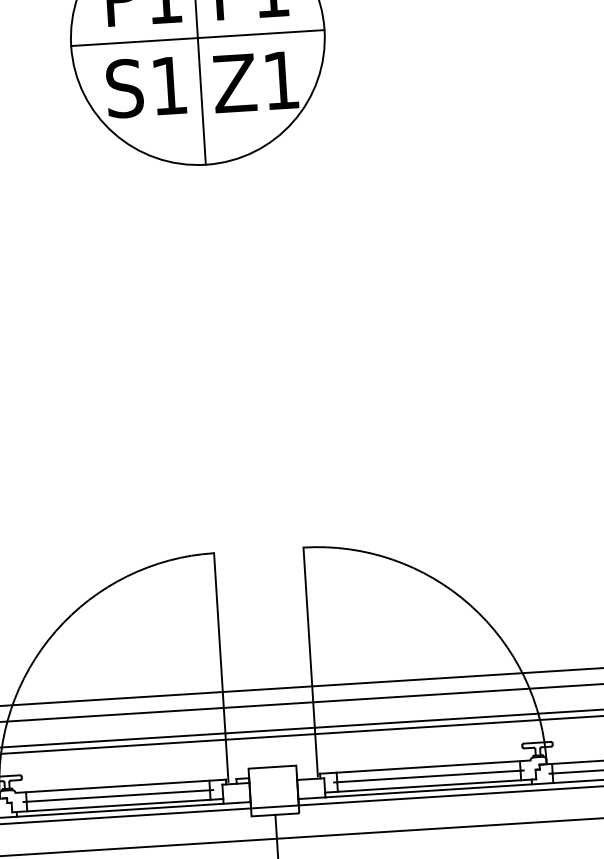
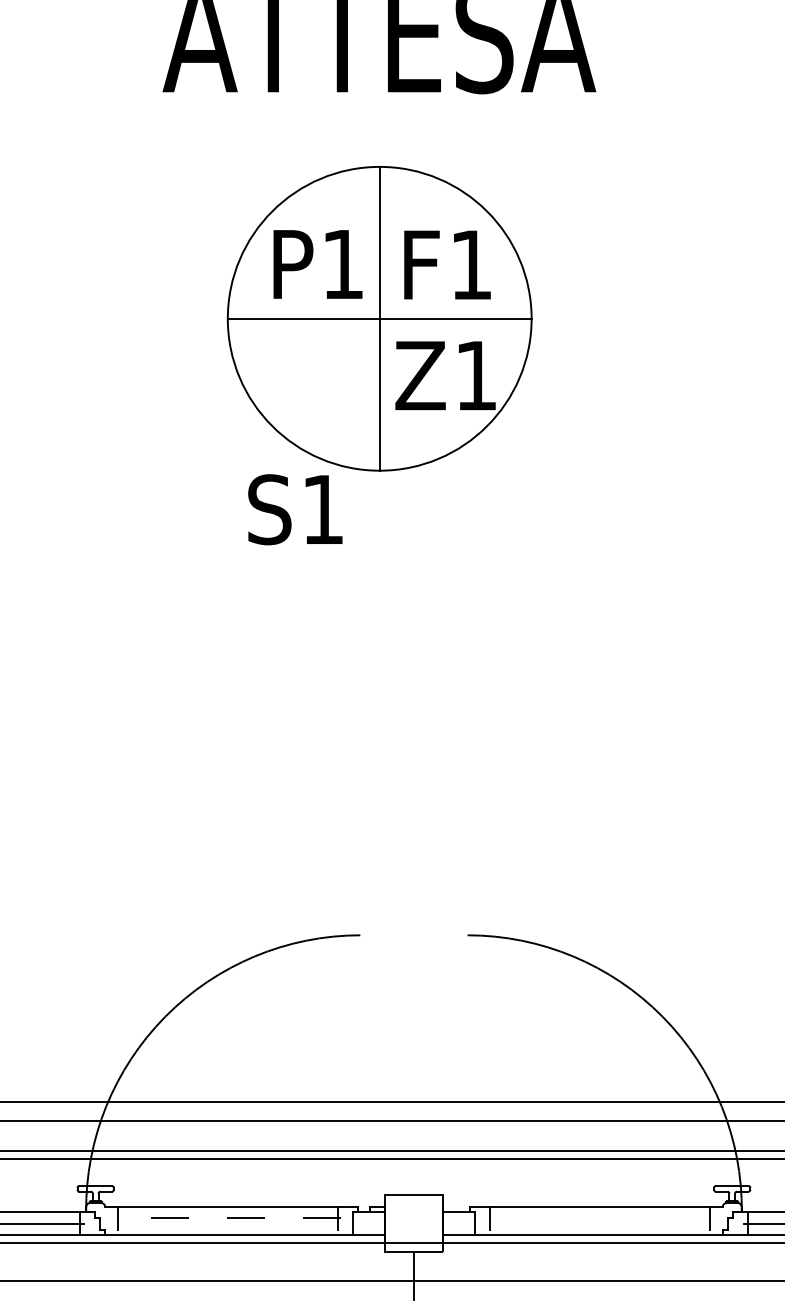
text: (146, 87) -> (295, 509), moved
line: (310, 662) -> (467, 1072), removed
line: (221, 667) -> (360, 1072), removed
line: (428, 776) -> (599, 1218), removed
line: (428, 786) -> (598, 1229), removed
line: (118, 796) -> (227, 1218), solid -> dashed
line: (119, 805) -> (228, 1229), removed

